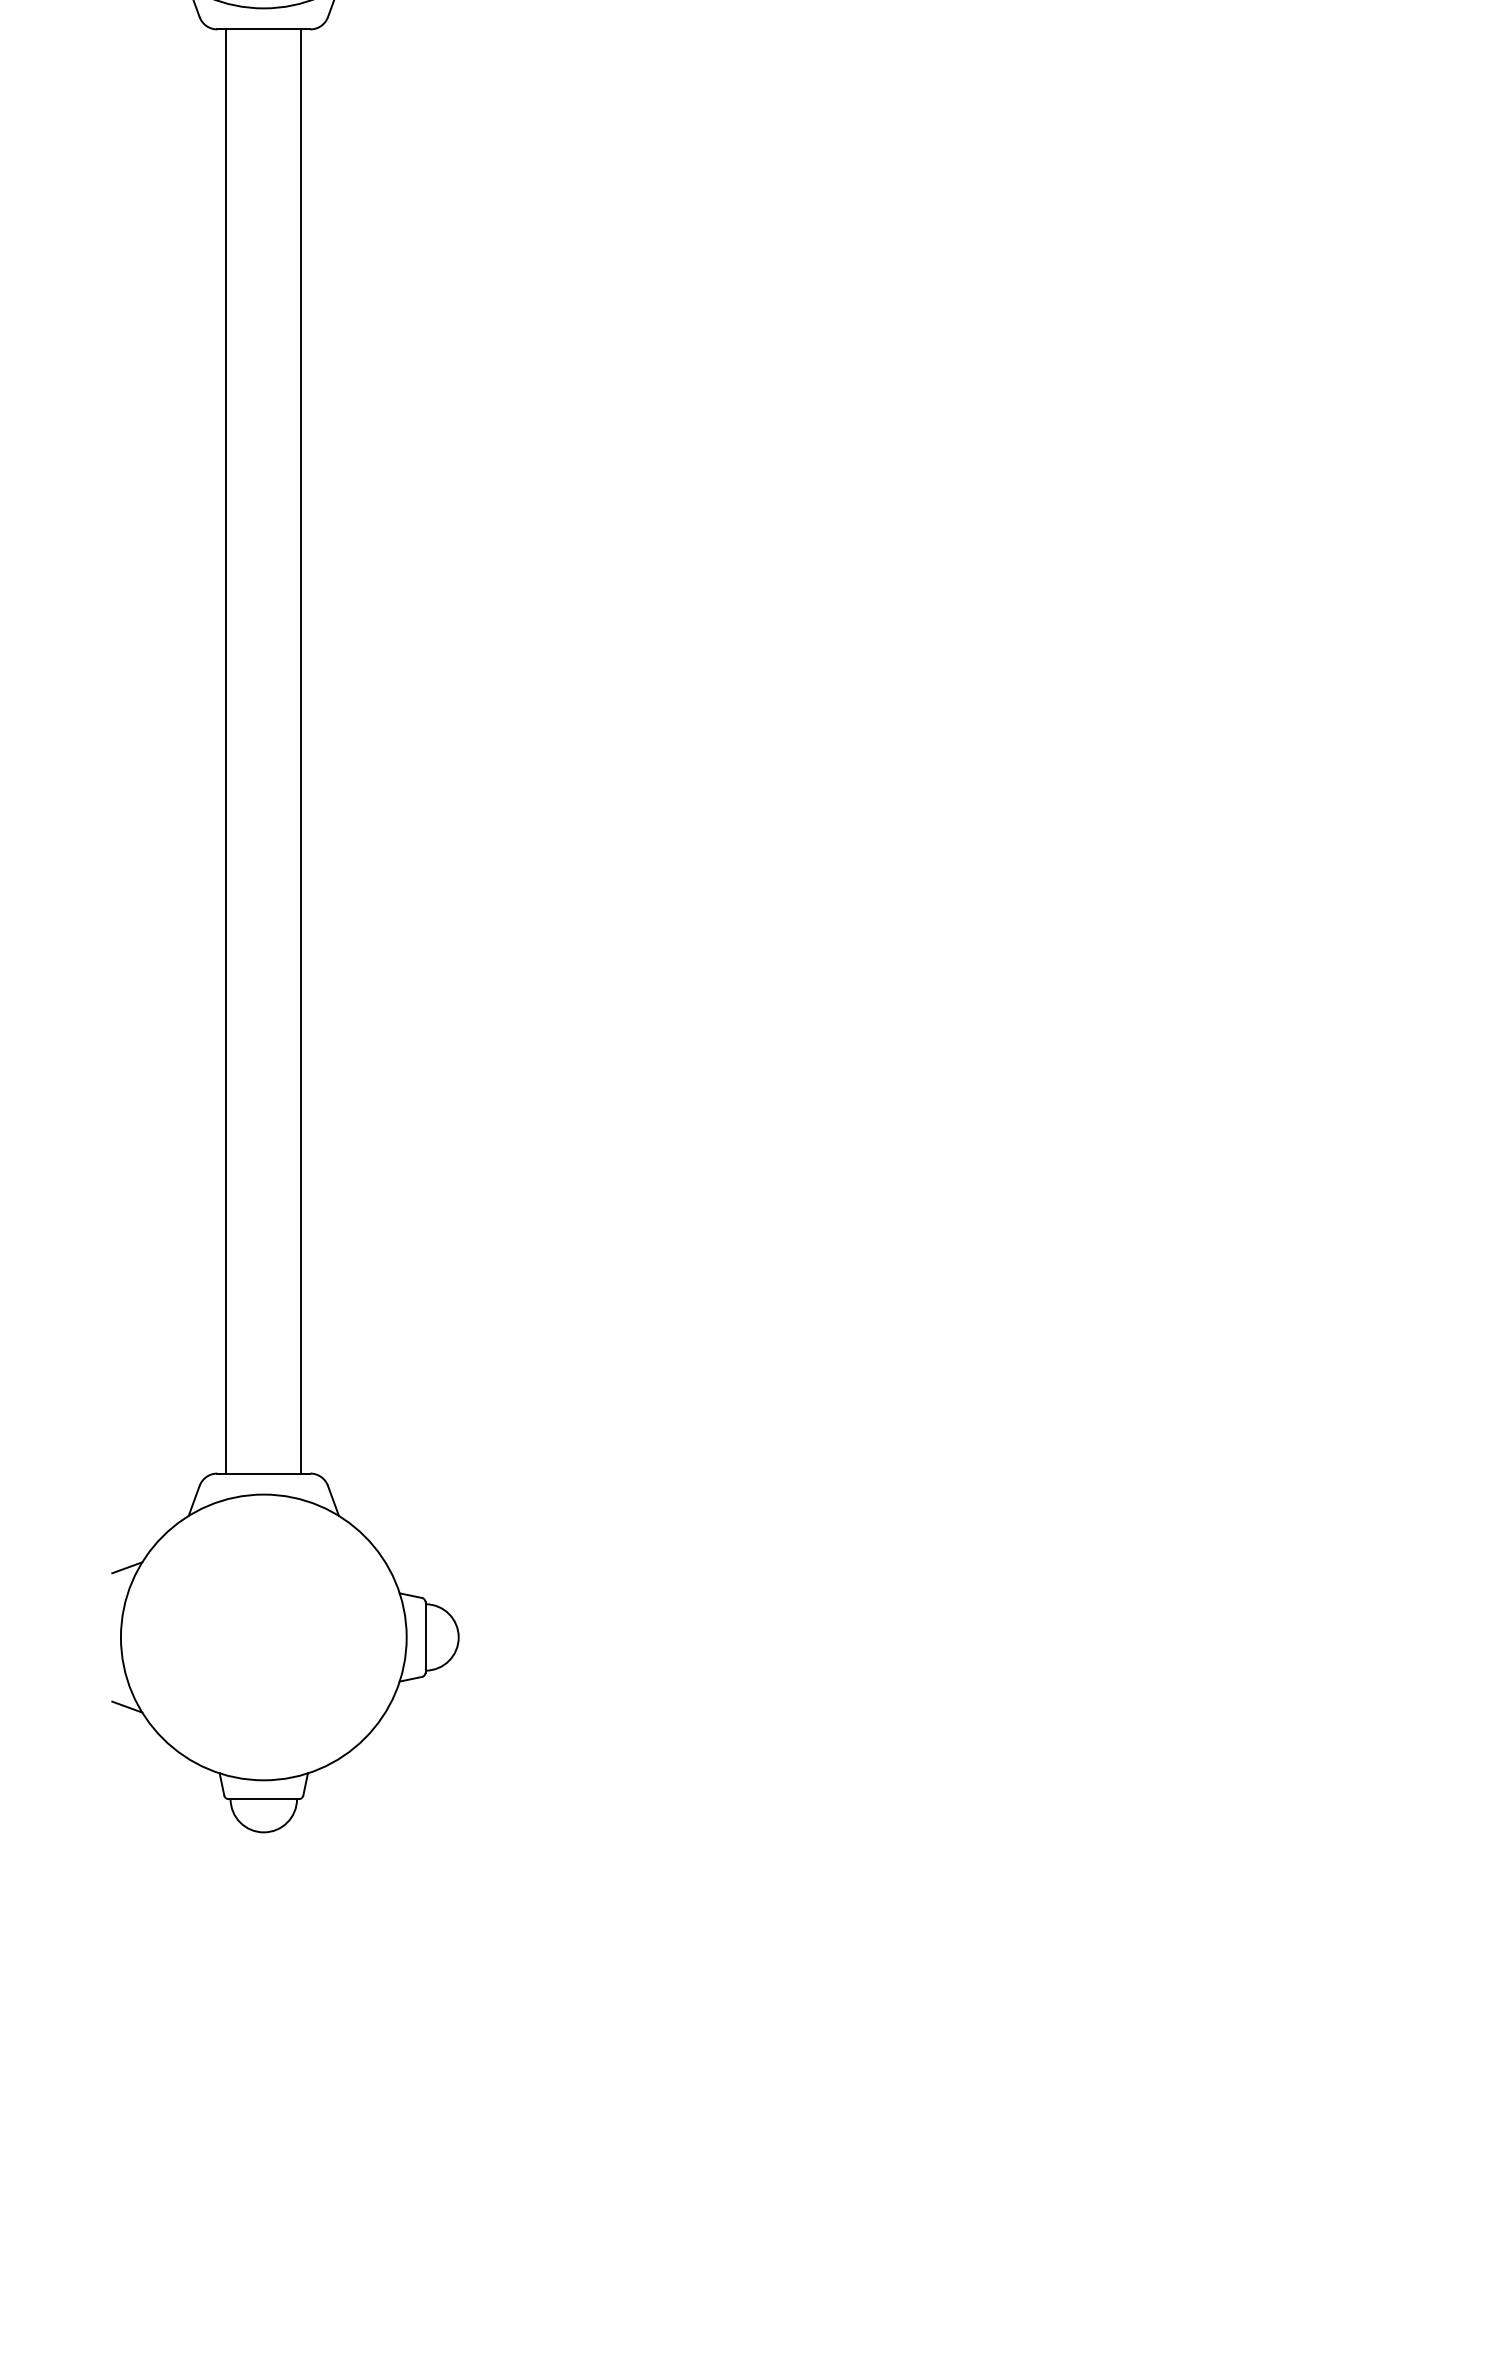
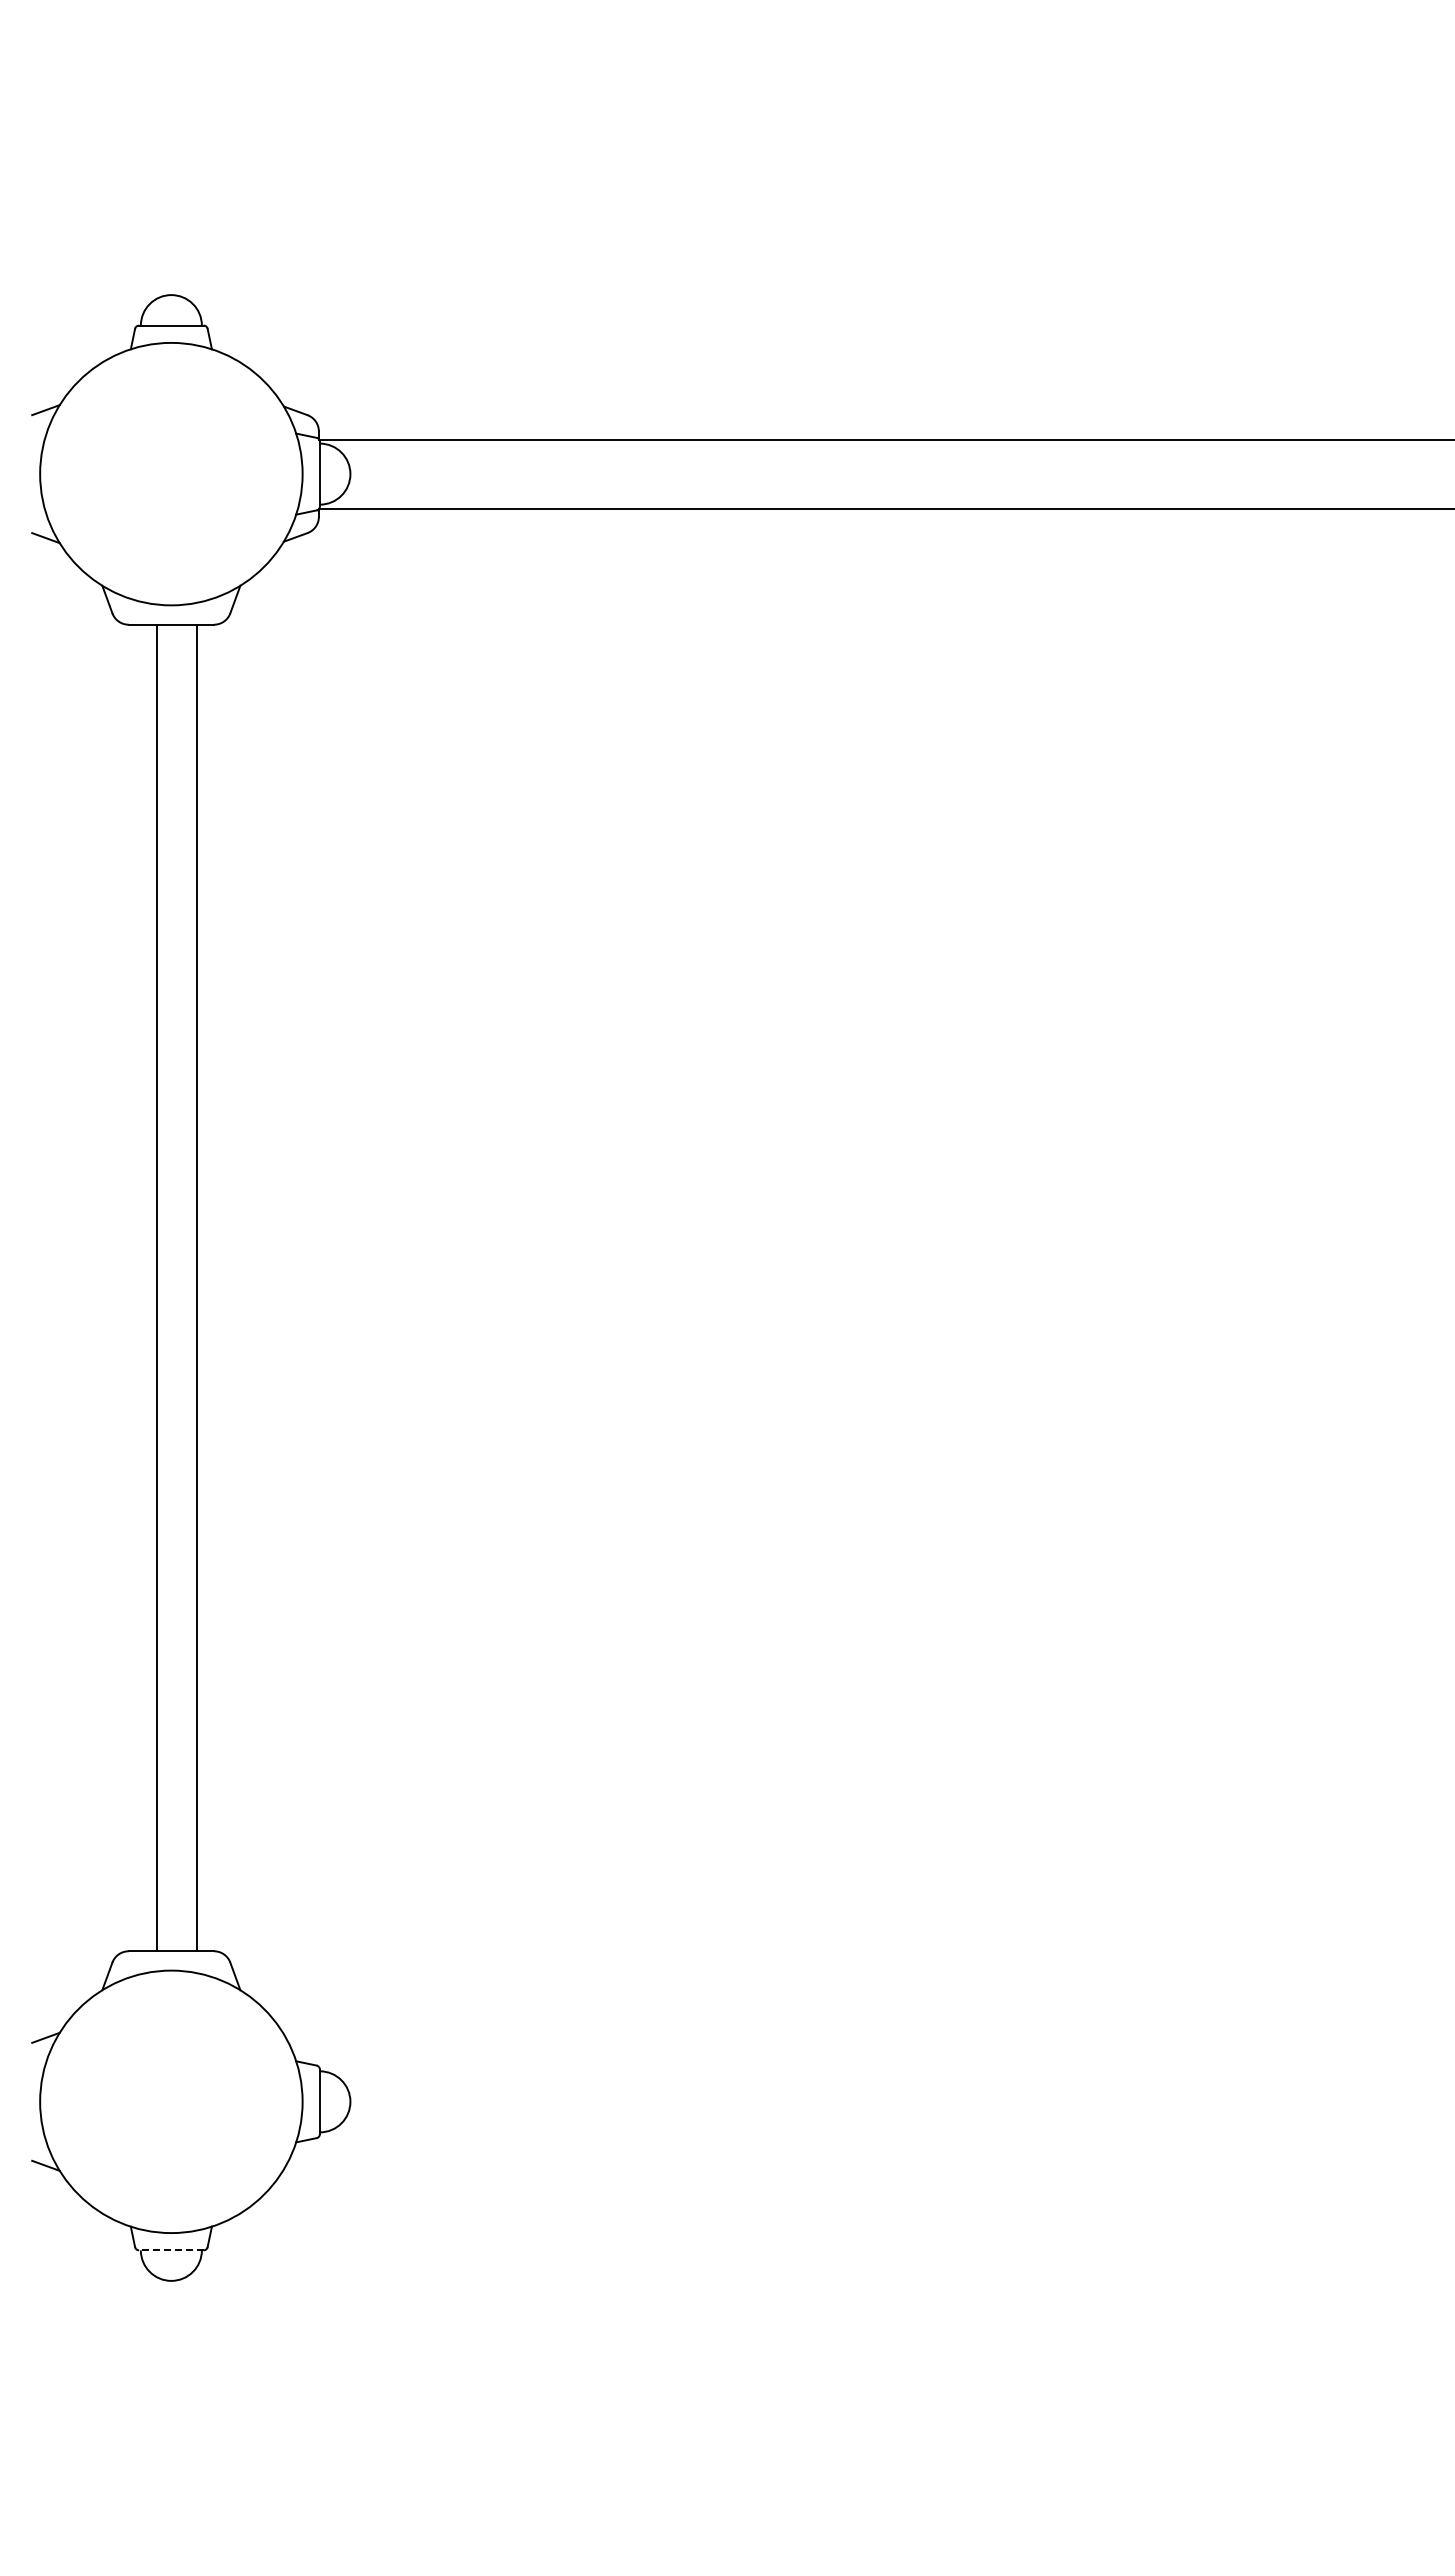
line: (225, 750) -> (196, 1287), moved
line: (300, 750) -> (156, 1287), moved
line: (262, 1799) -> (170, 2250), solid -> dashed

